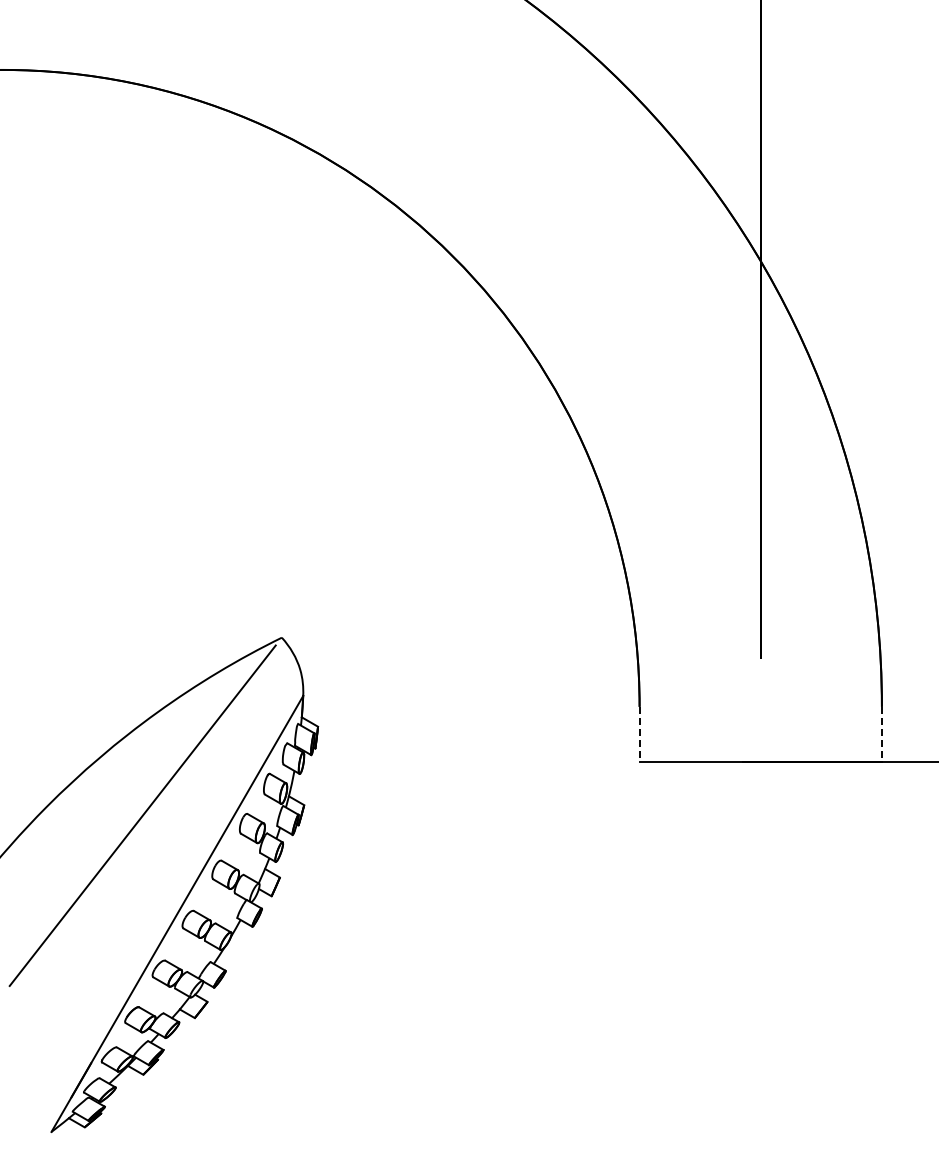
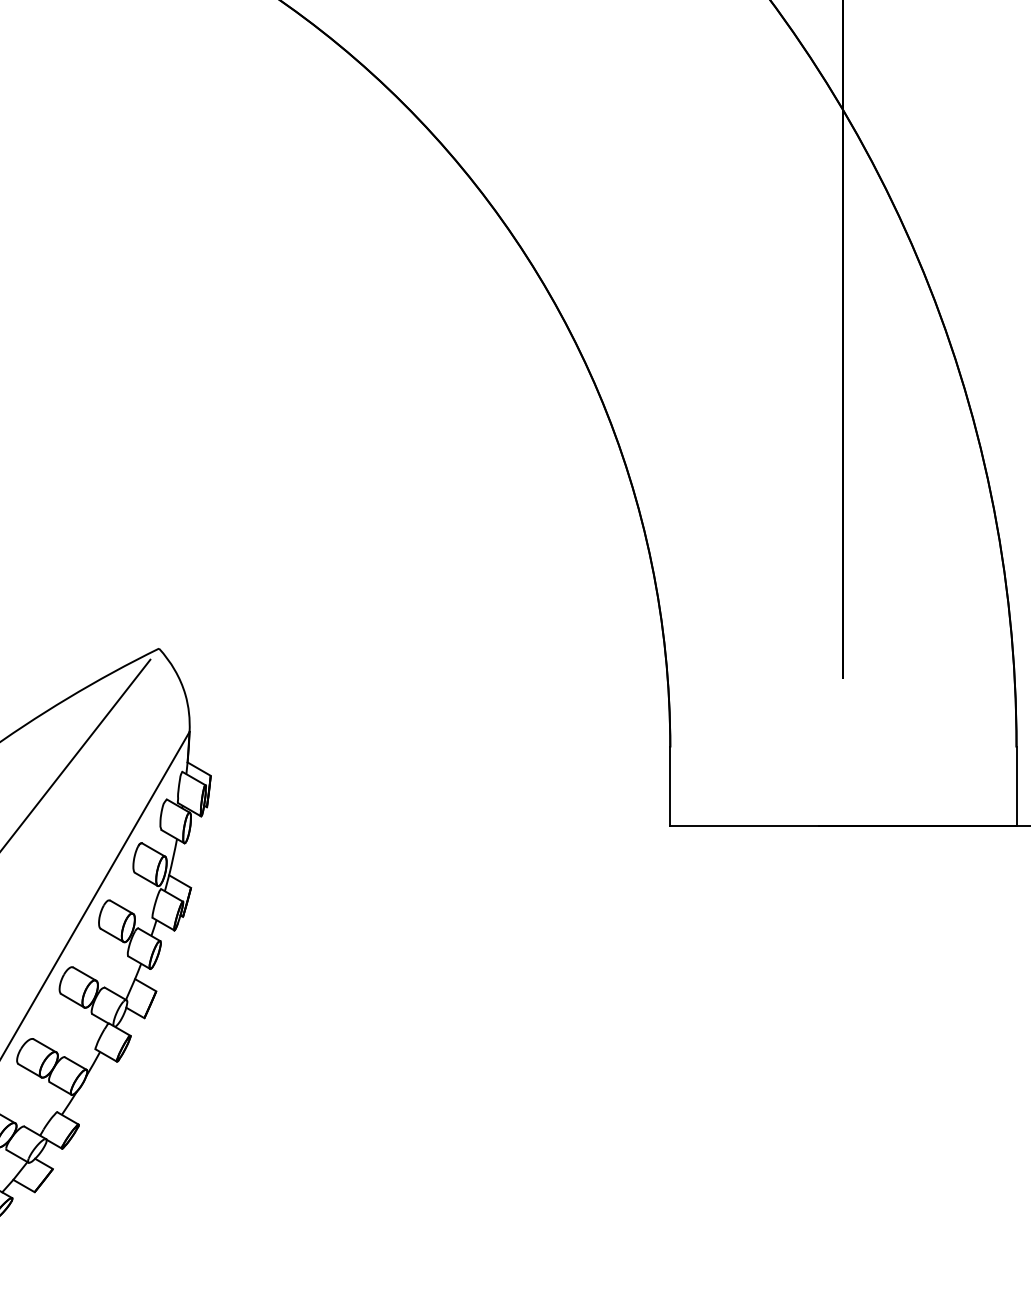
line: (639, 734) -> (670, 786), dashed -> solid
line: (881, 734) -> (1015, 786), dashed -> solid

